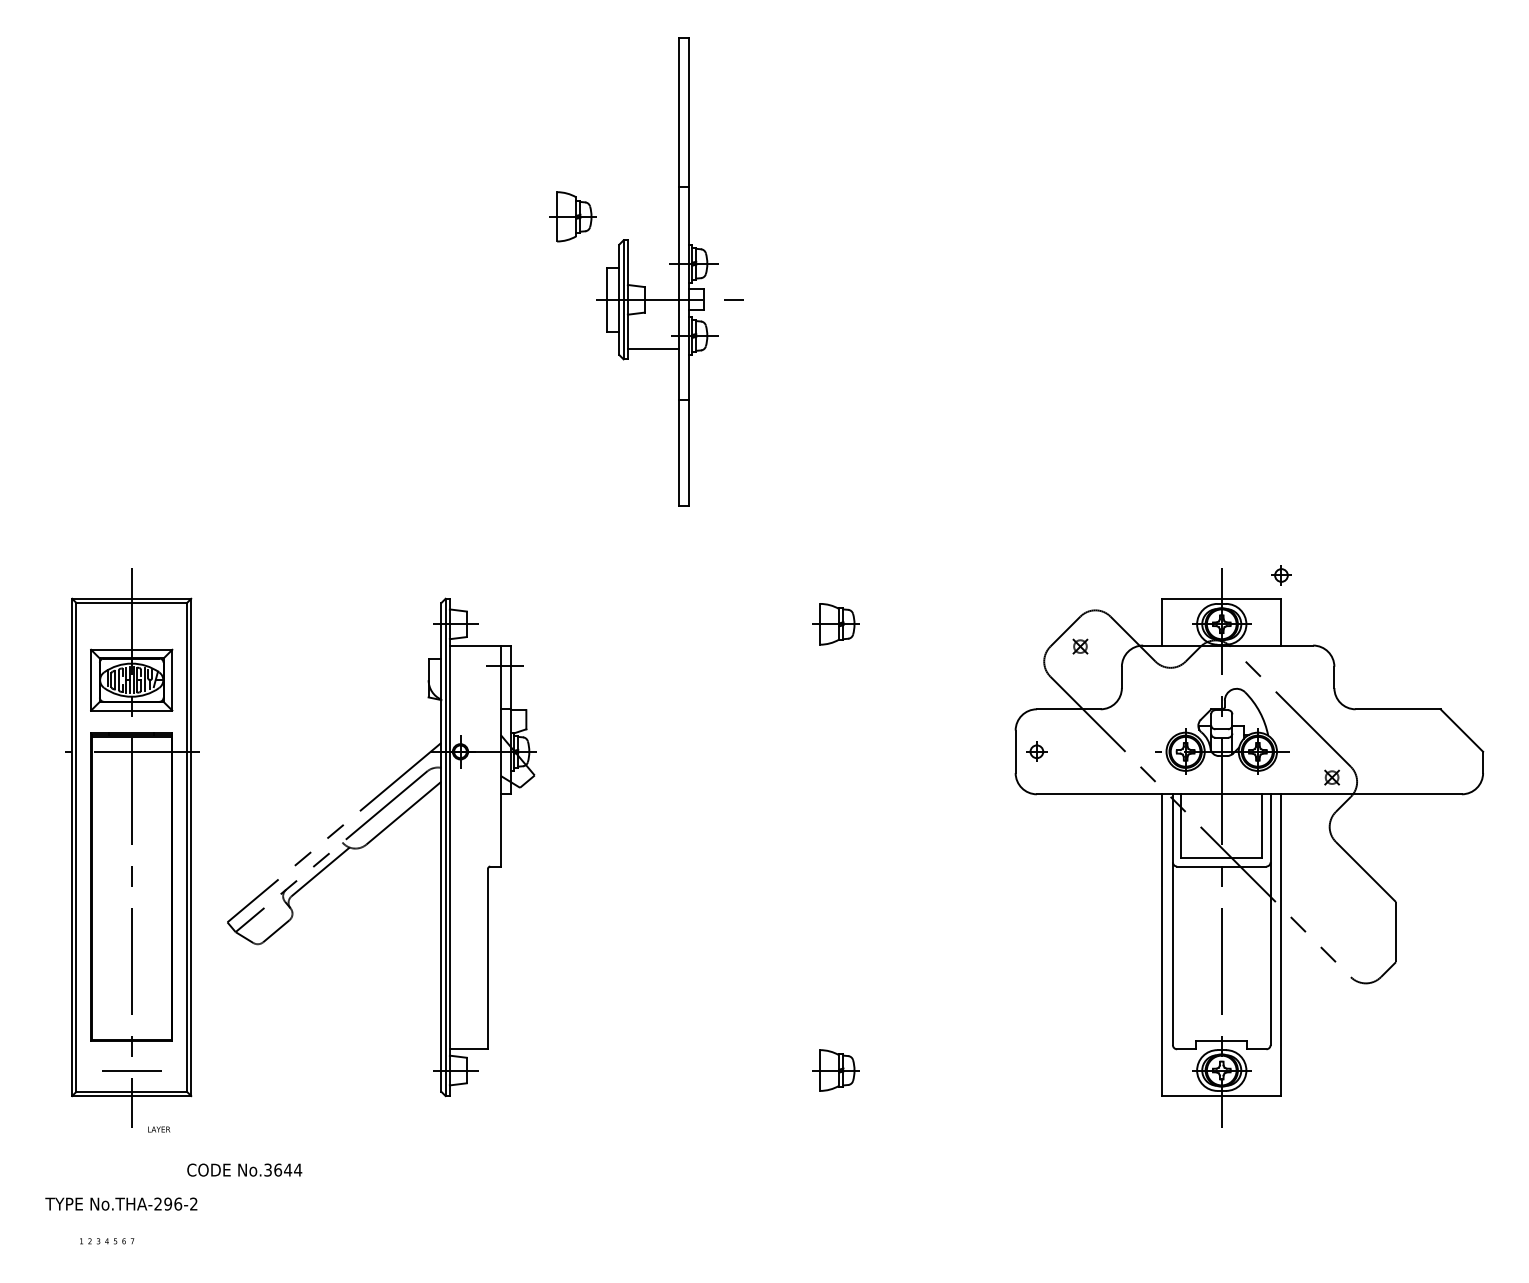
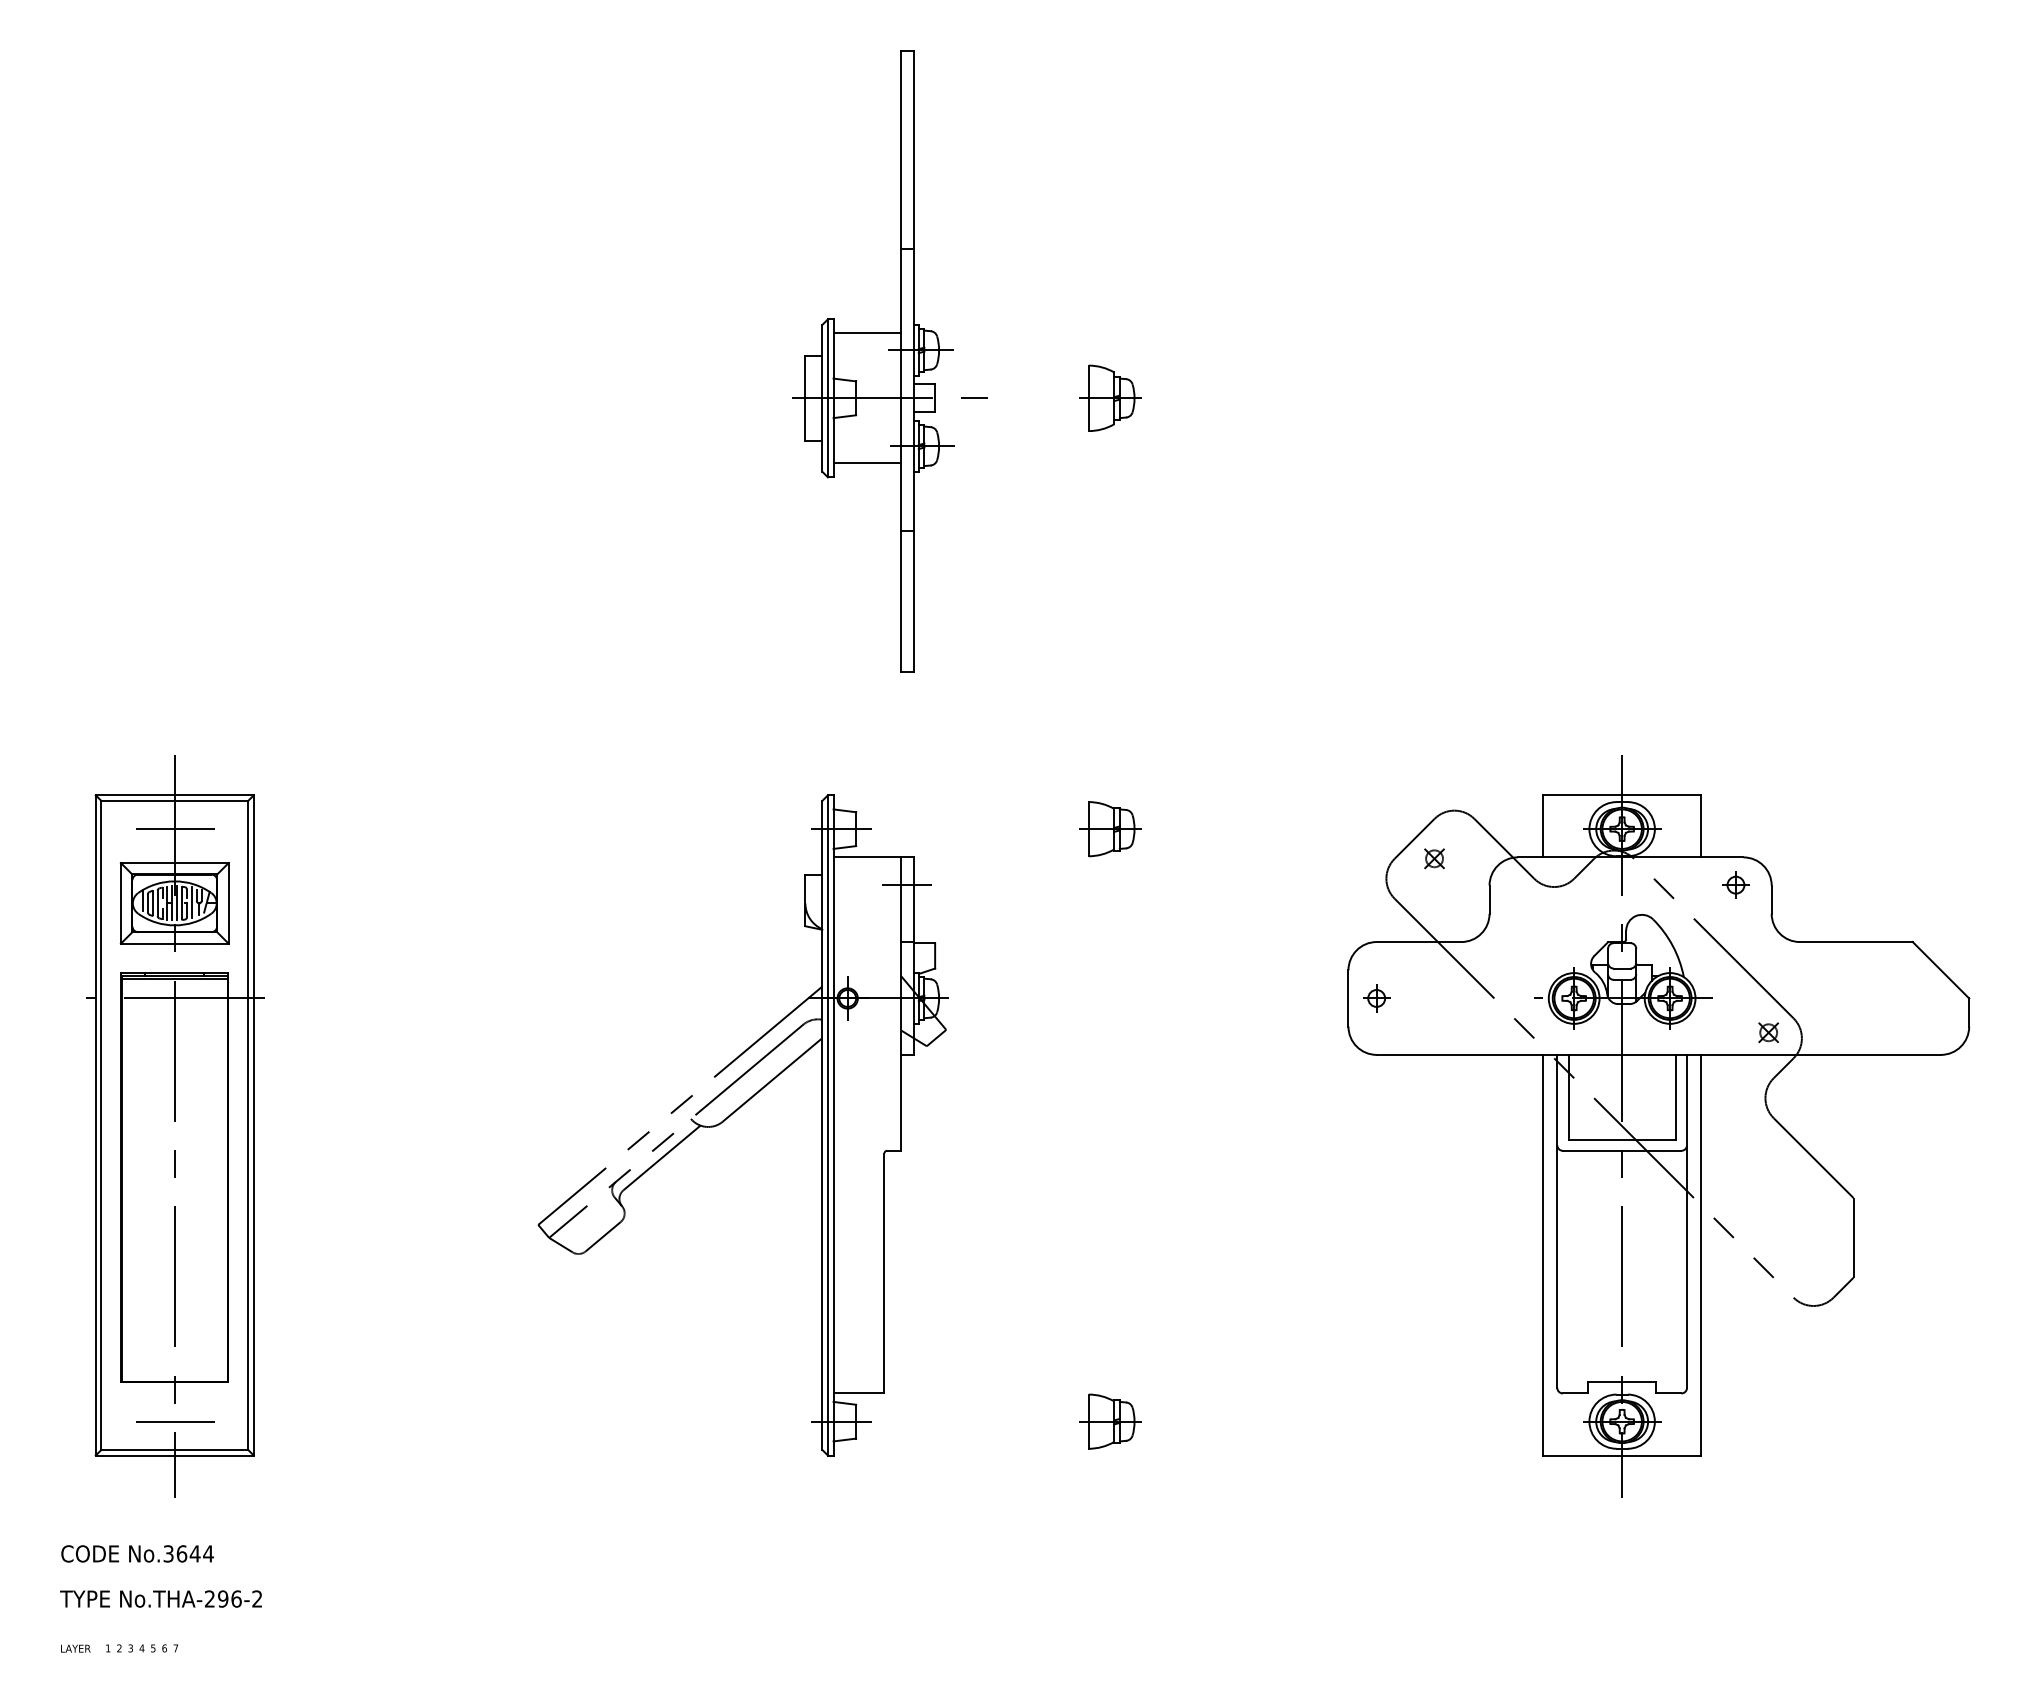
part: (572, 216) -> (1109, 397), moved
line: (652, 250) -> (866, 332), added
part: (1281, 575) -> (1735, 885), moved
line: (132, 624) -> (175, 829), added
part: (374, 839) -> (733, 1114), moved
text: (159, 1129) -> (76, 1648), moved
text: (244, 1169) -> (137, 1553), moved

